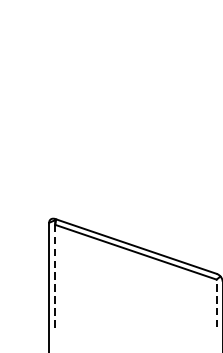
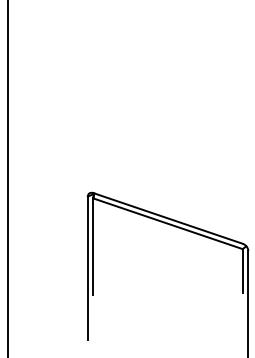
line: (55, 277) -> (93, 247), dashed -> solid
line: (216, 302) -> (242, 270), dashed -> solid

